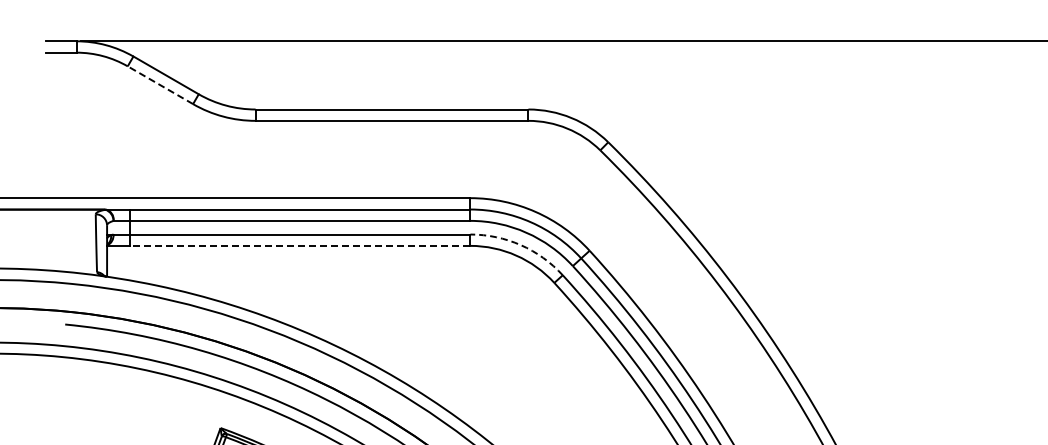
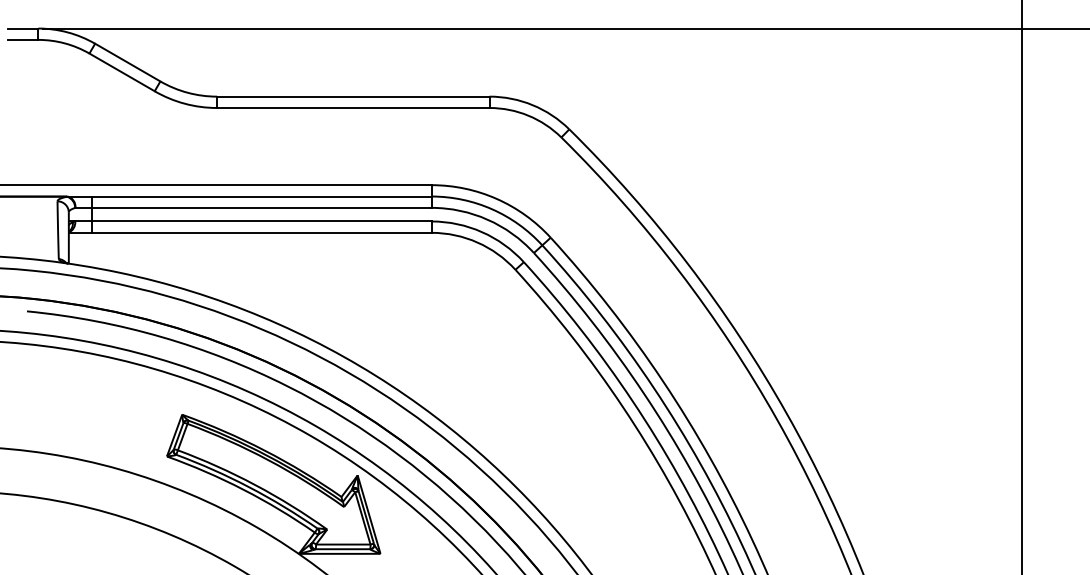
line: (160, 85) -> (122, 72), dashed -> solid
line: (300, 245) -> (261, 232), dashed -> solid
arc: (521, 245) -> (482, 232), dashed -> solid

